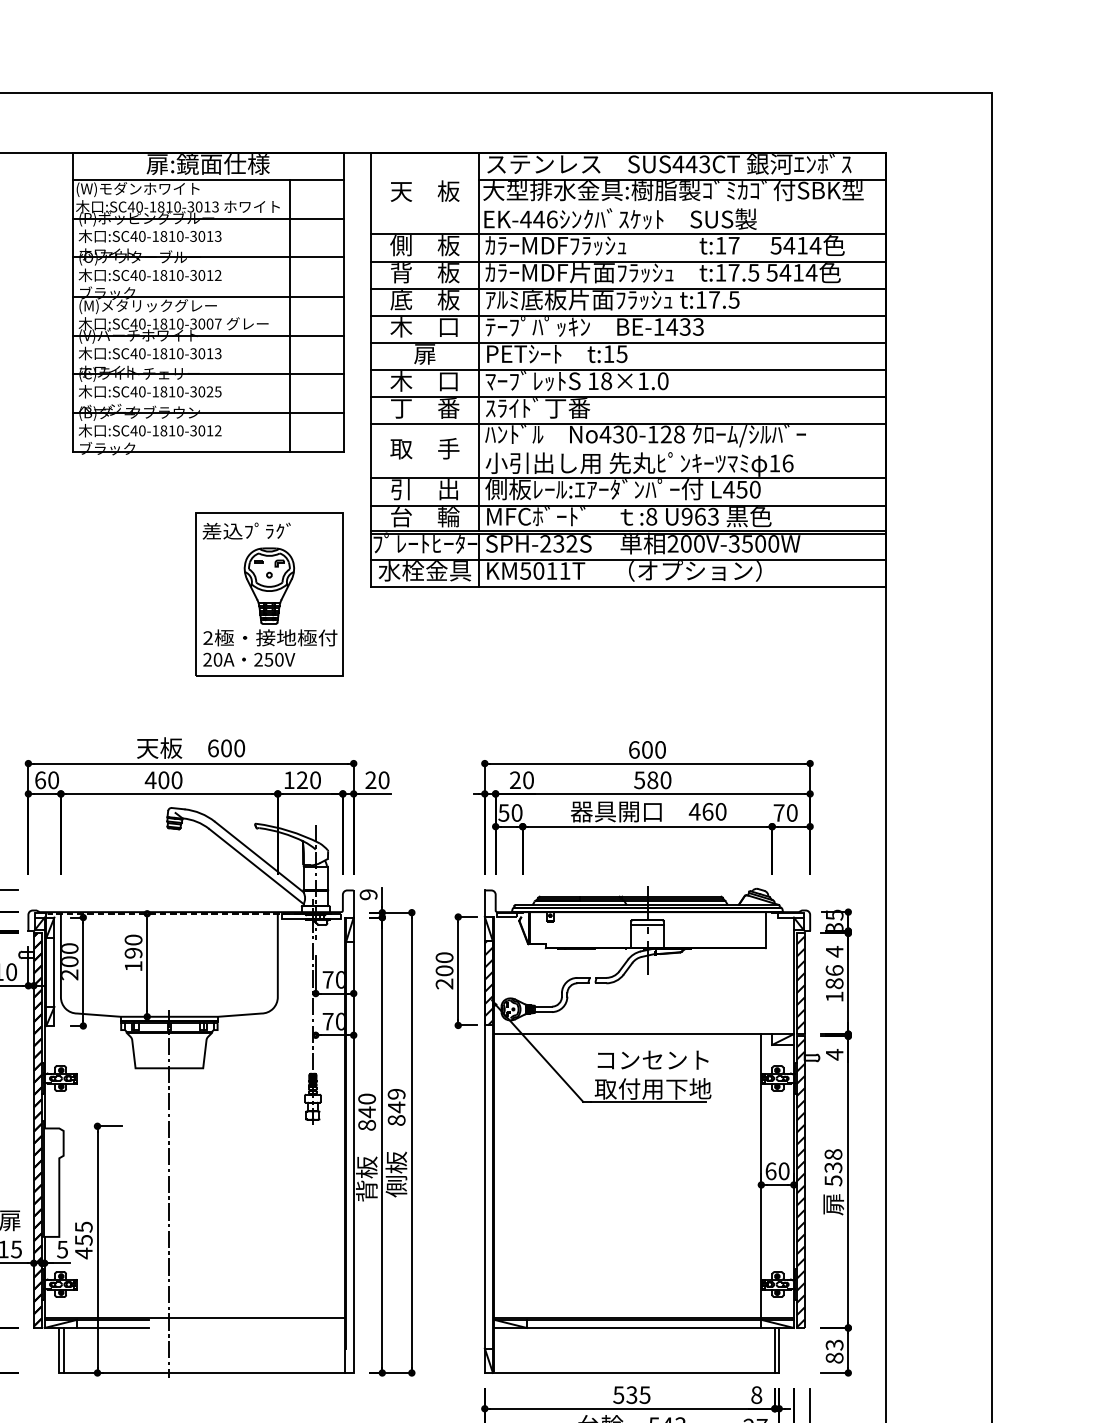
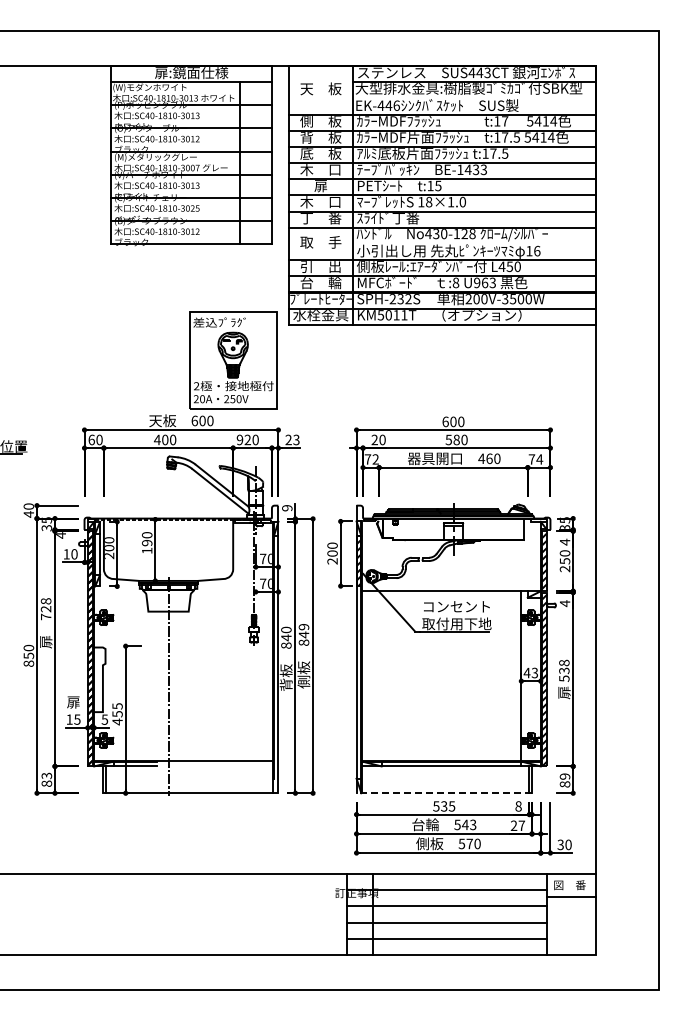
part: (269, 594) -> (233, 360), moved
text: (288, 779) -> (239, 439), 120 -> 920
text: (384, 779) -> (296, 439), 20 -> 23
text: (509, 813) -> (371, 459), 50 -> 72
text: (791, 813) -> (539, 459), 70 -> 74
text: (833, 984) -> (564, 561), 186 -> 250
text: (776, 1170) -> (530, 672), 60 -> 43
text: (835, 1344) -> (565, 776), 83 -> 89
line: (632, 1373) -> (444, 793), solid -> dashed

